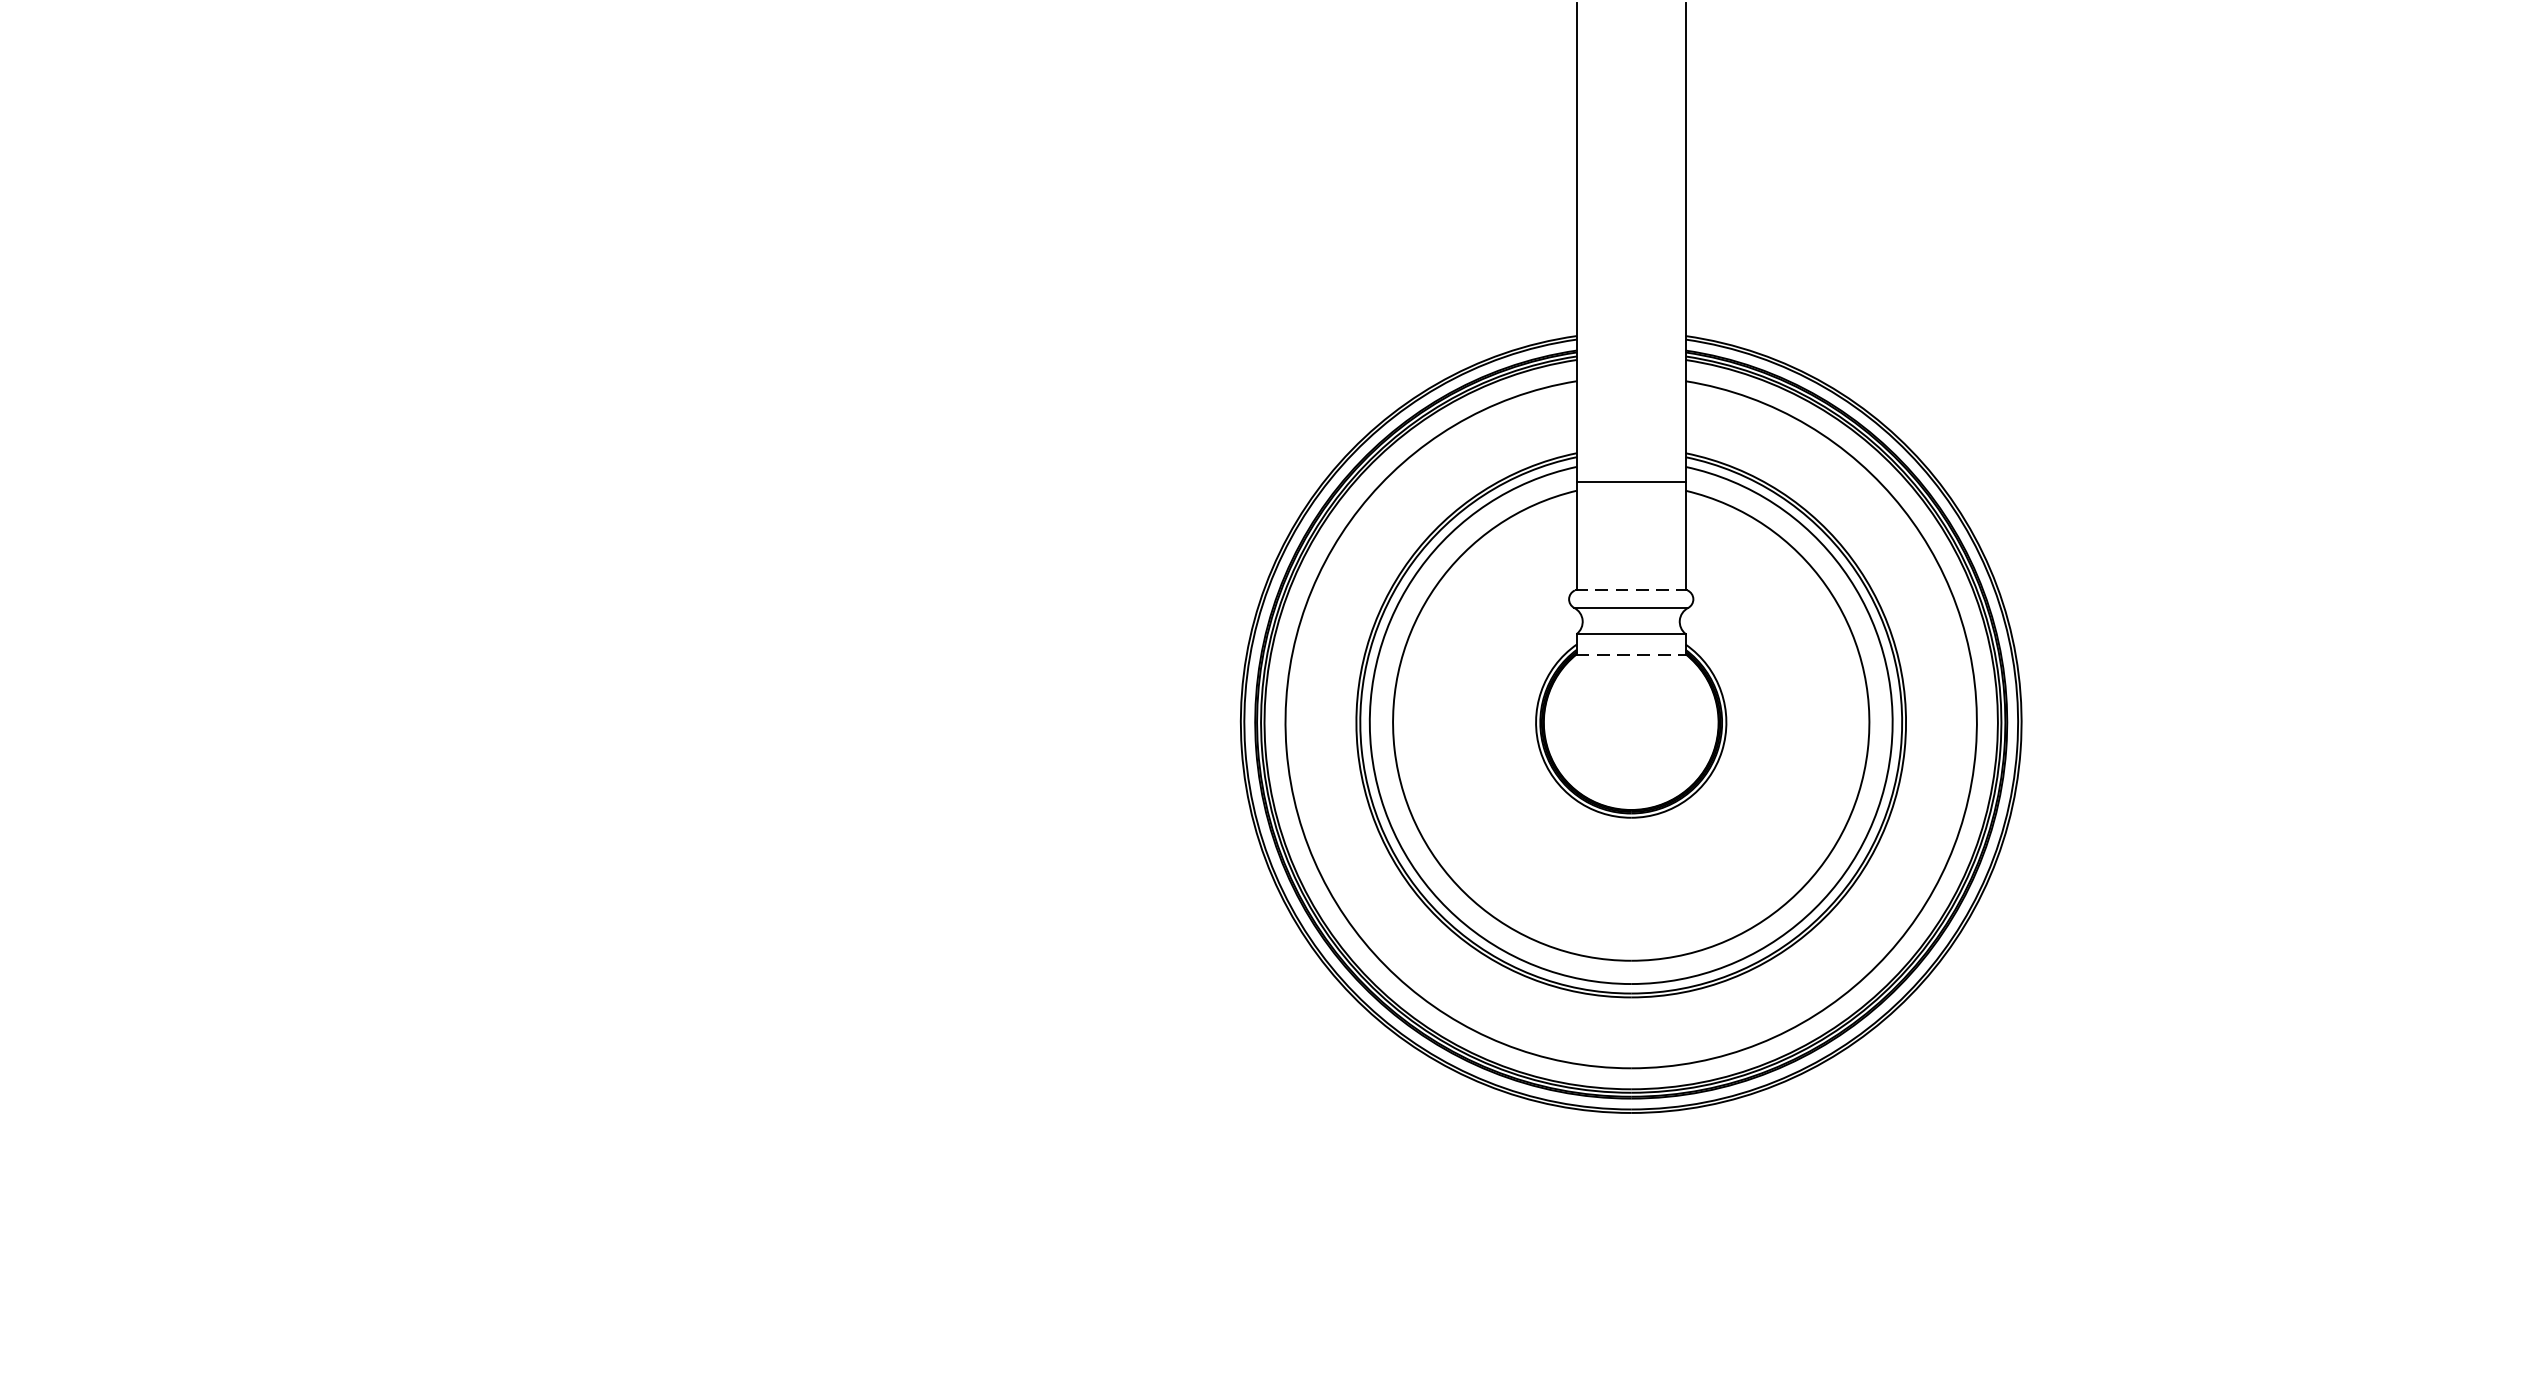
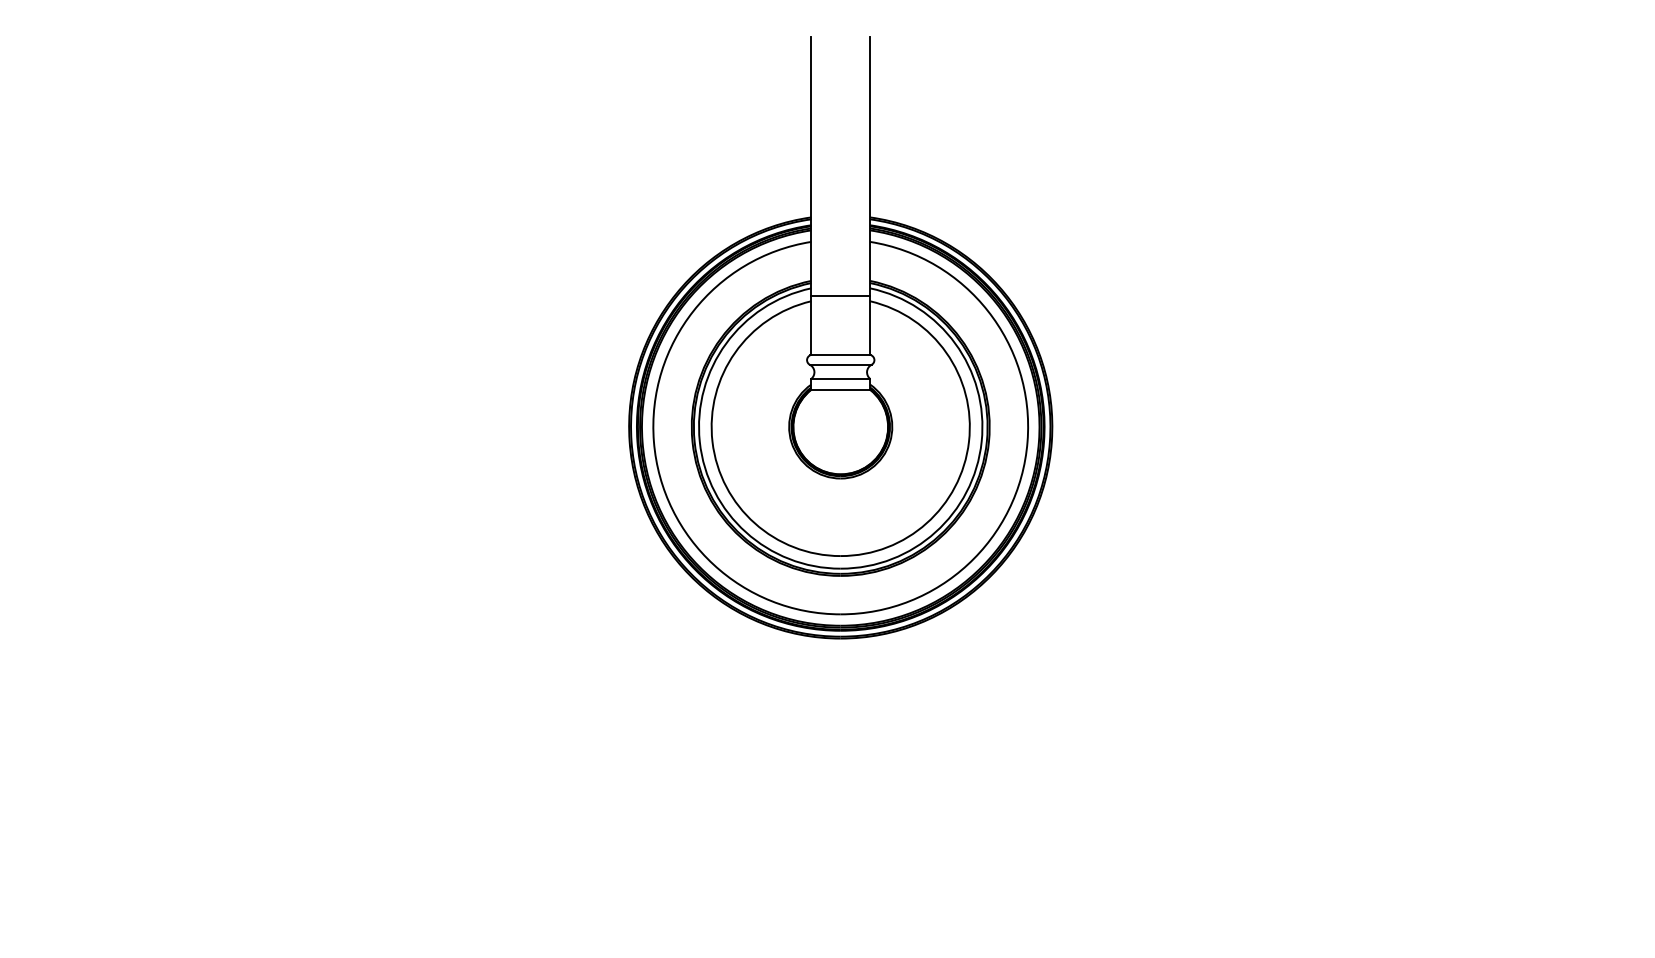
line: (1630, 590) -> (840, 355), dashed -> solid
line: (1630, 655) -> (840, 390), dashed -> solid

